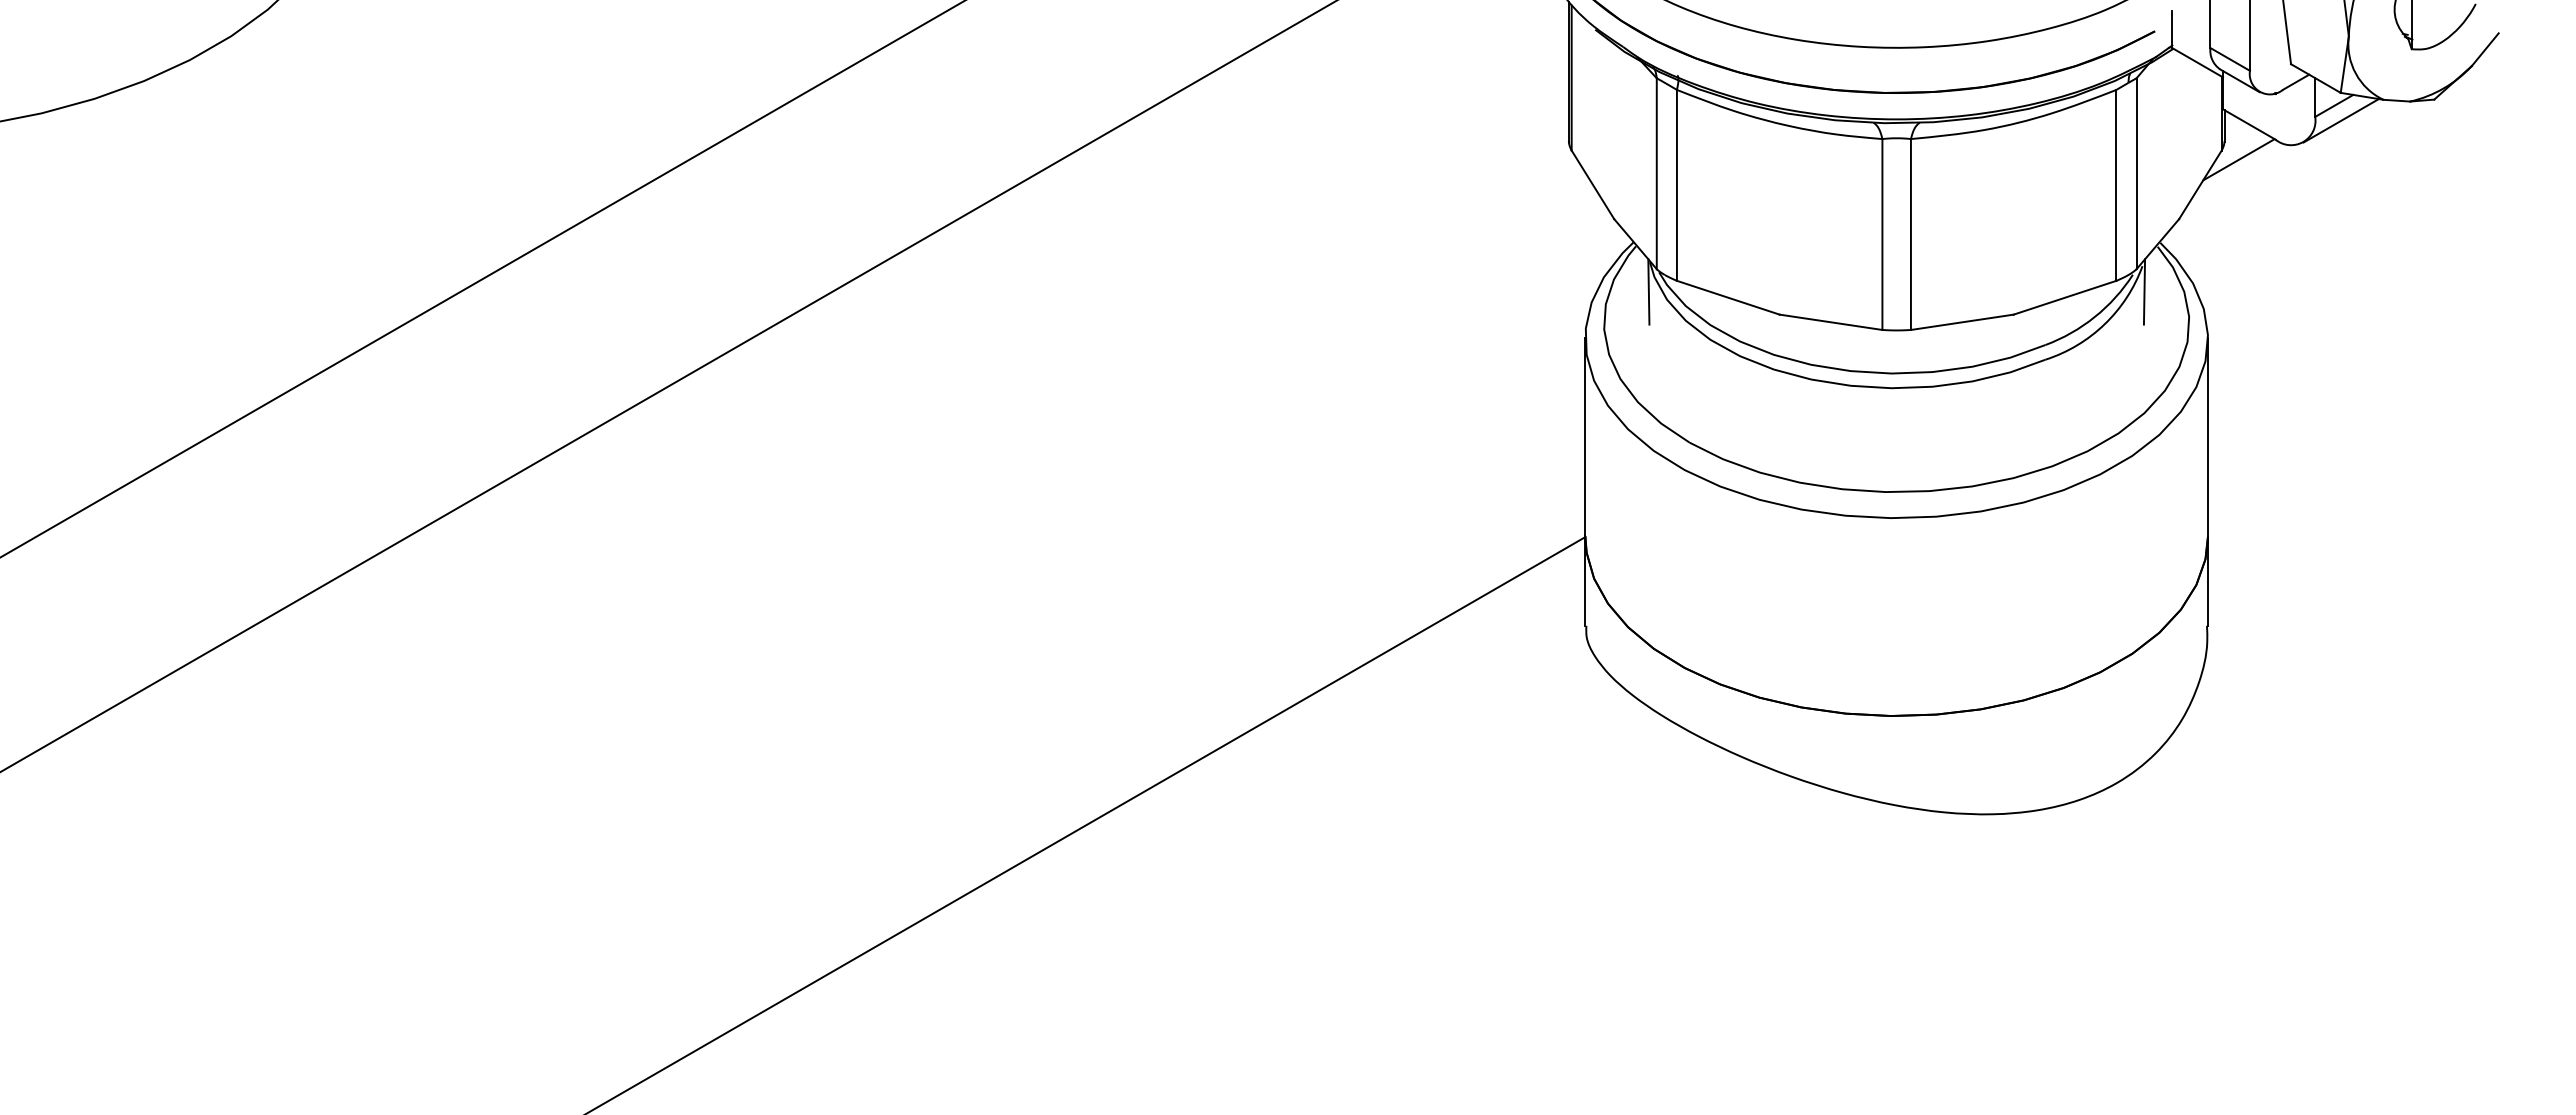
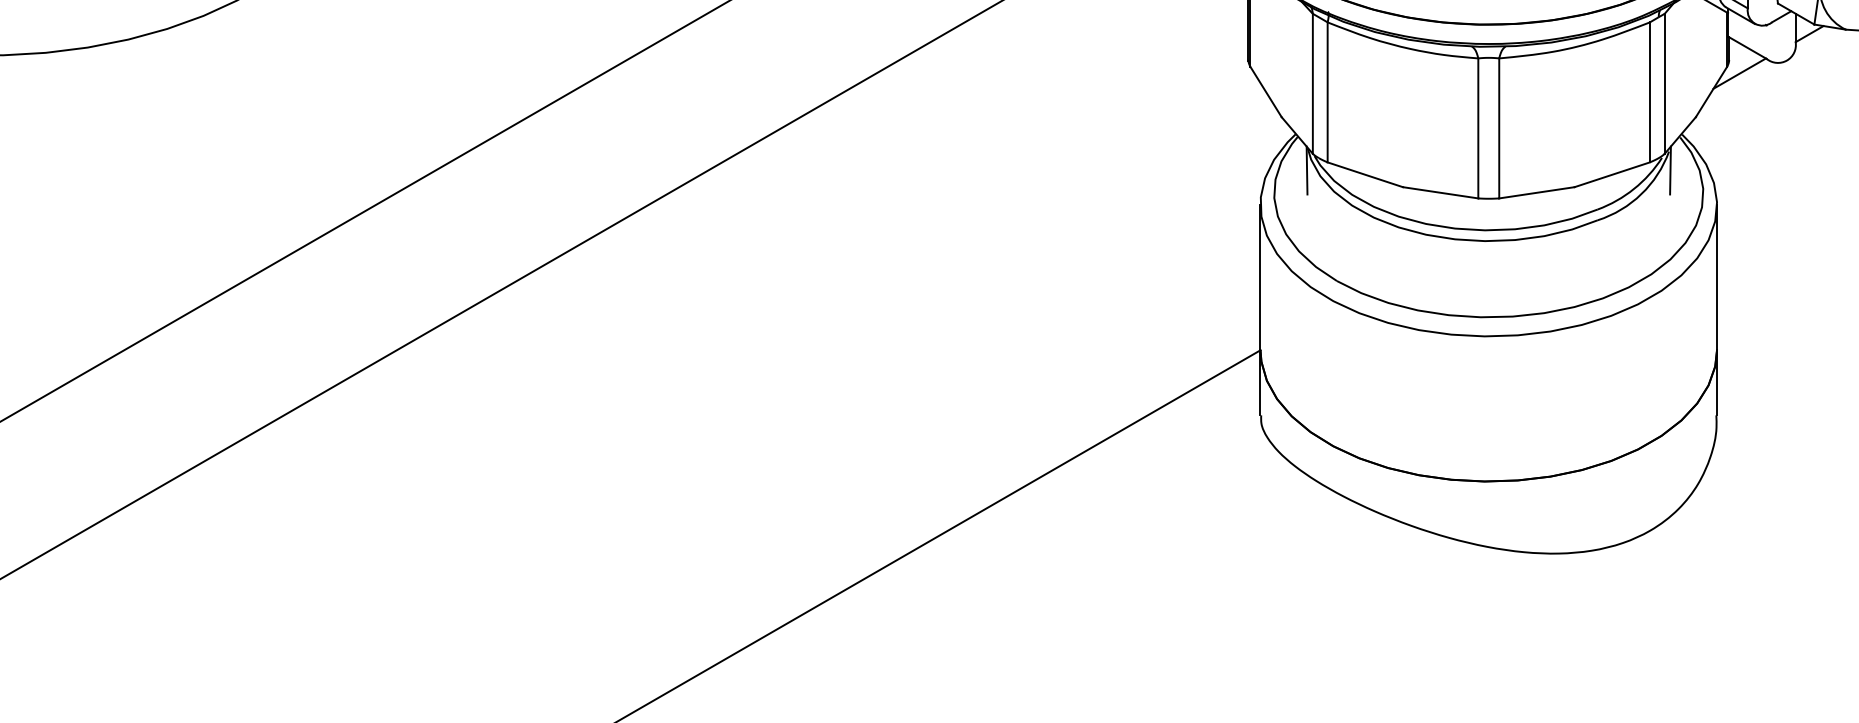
line: (2340, 120) -> (1814, 44), removed

